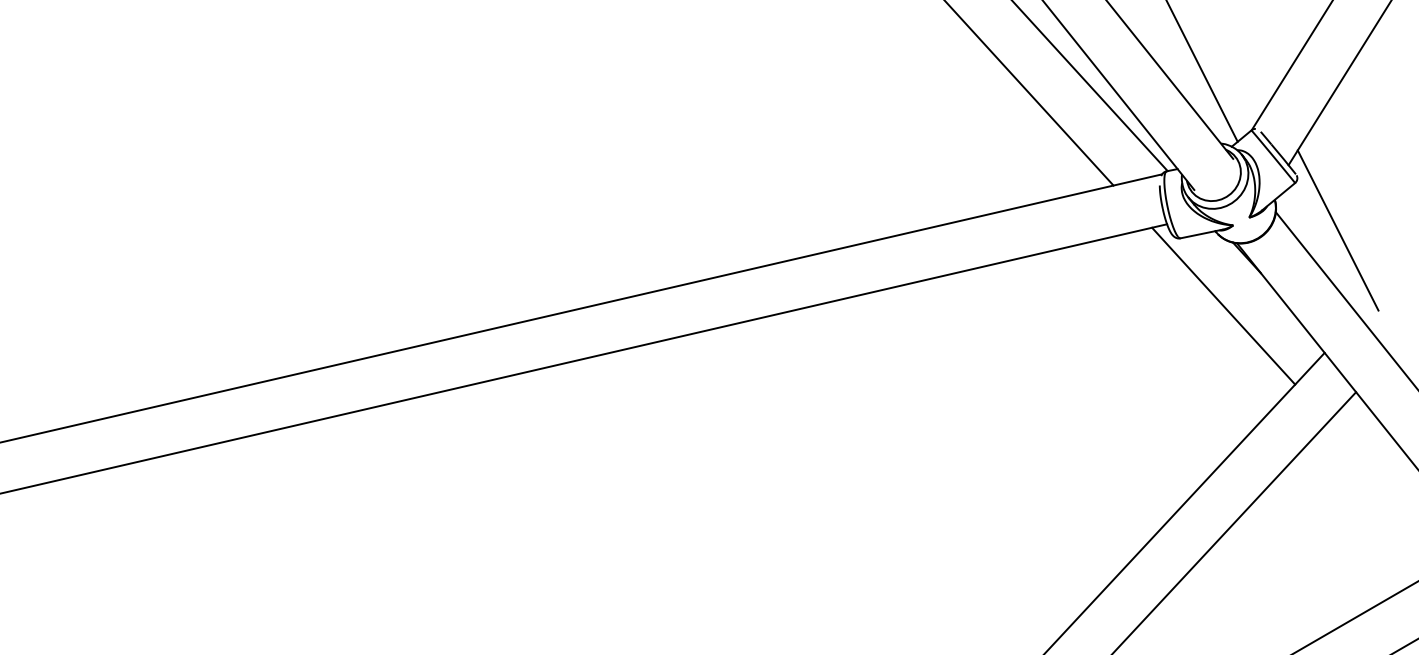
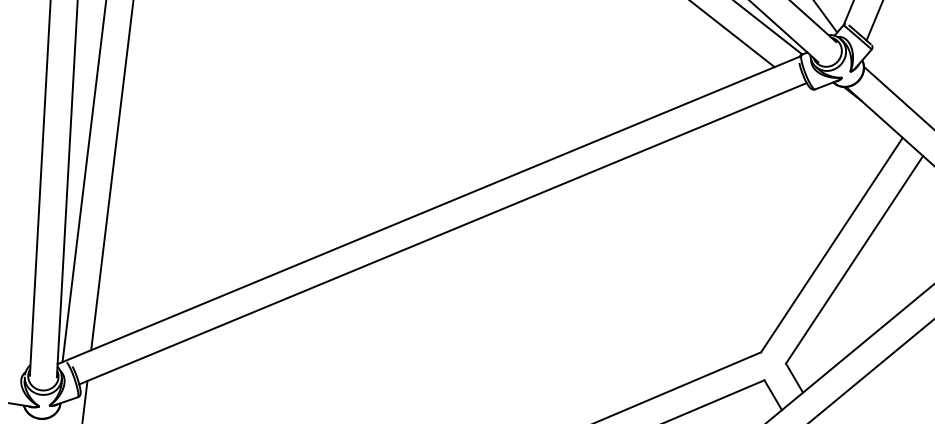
line: (1337, 229) -> (898, 70), removed
line: (1223, 305) -> (844, 121), removed

